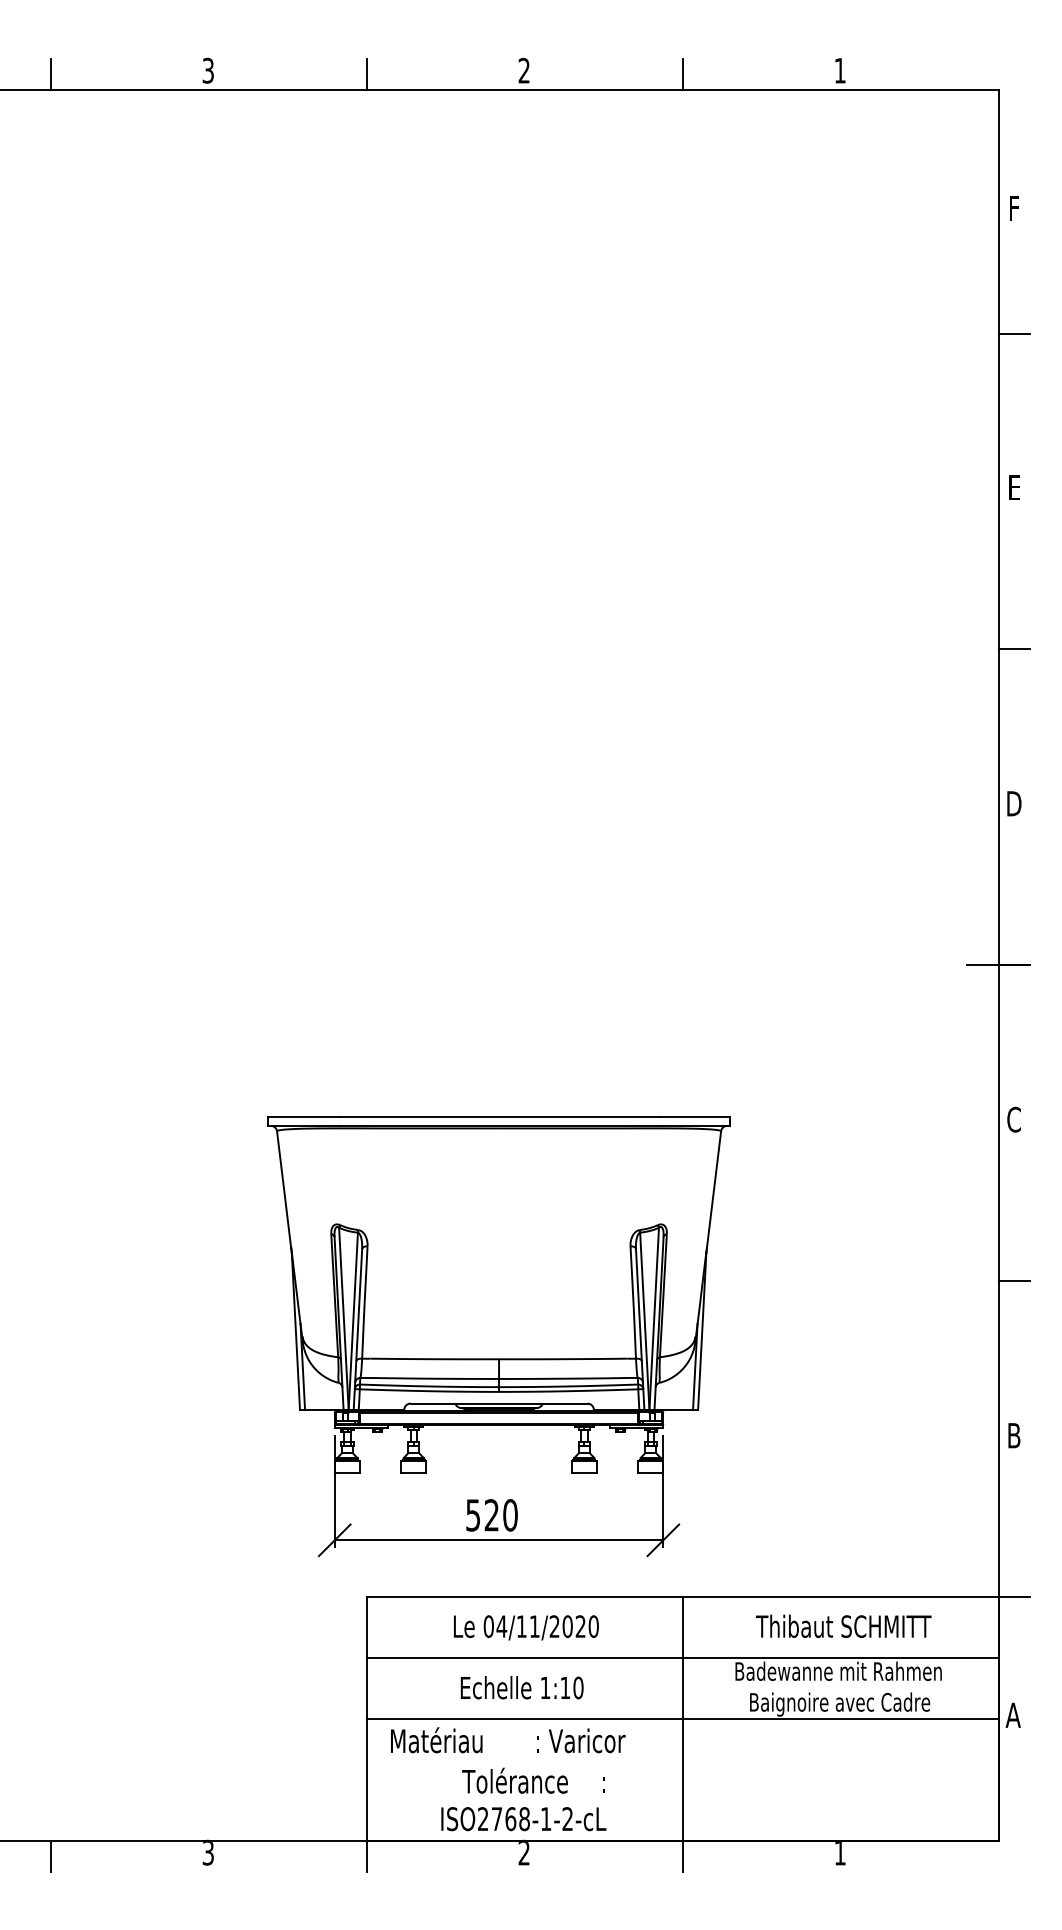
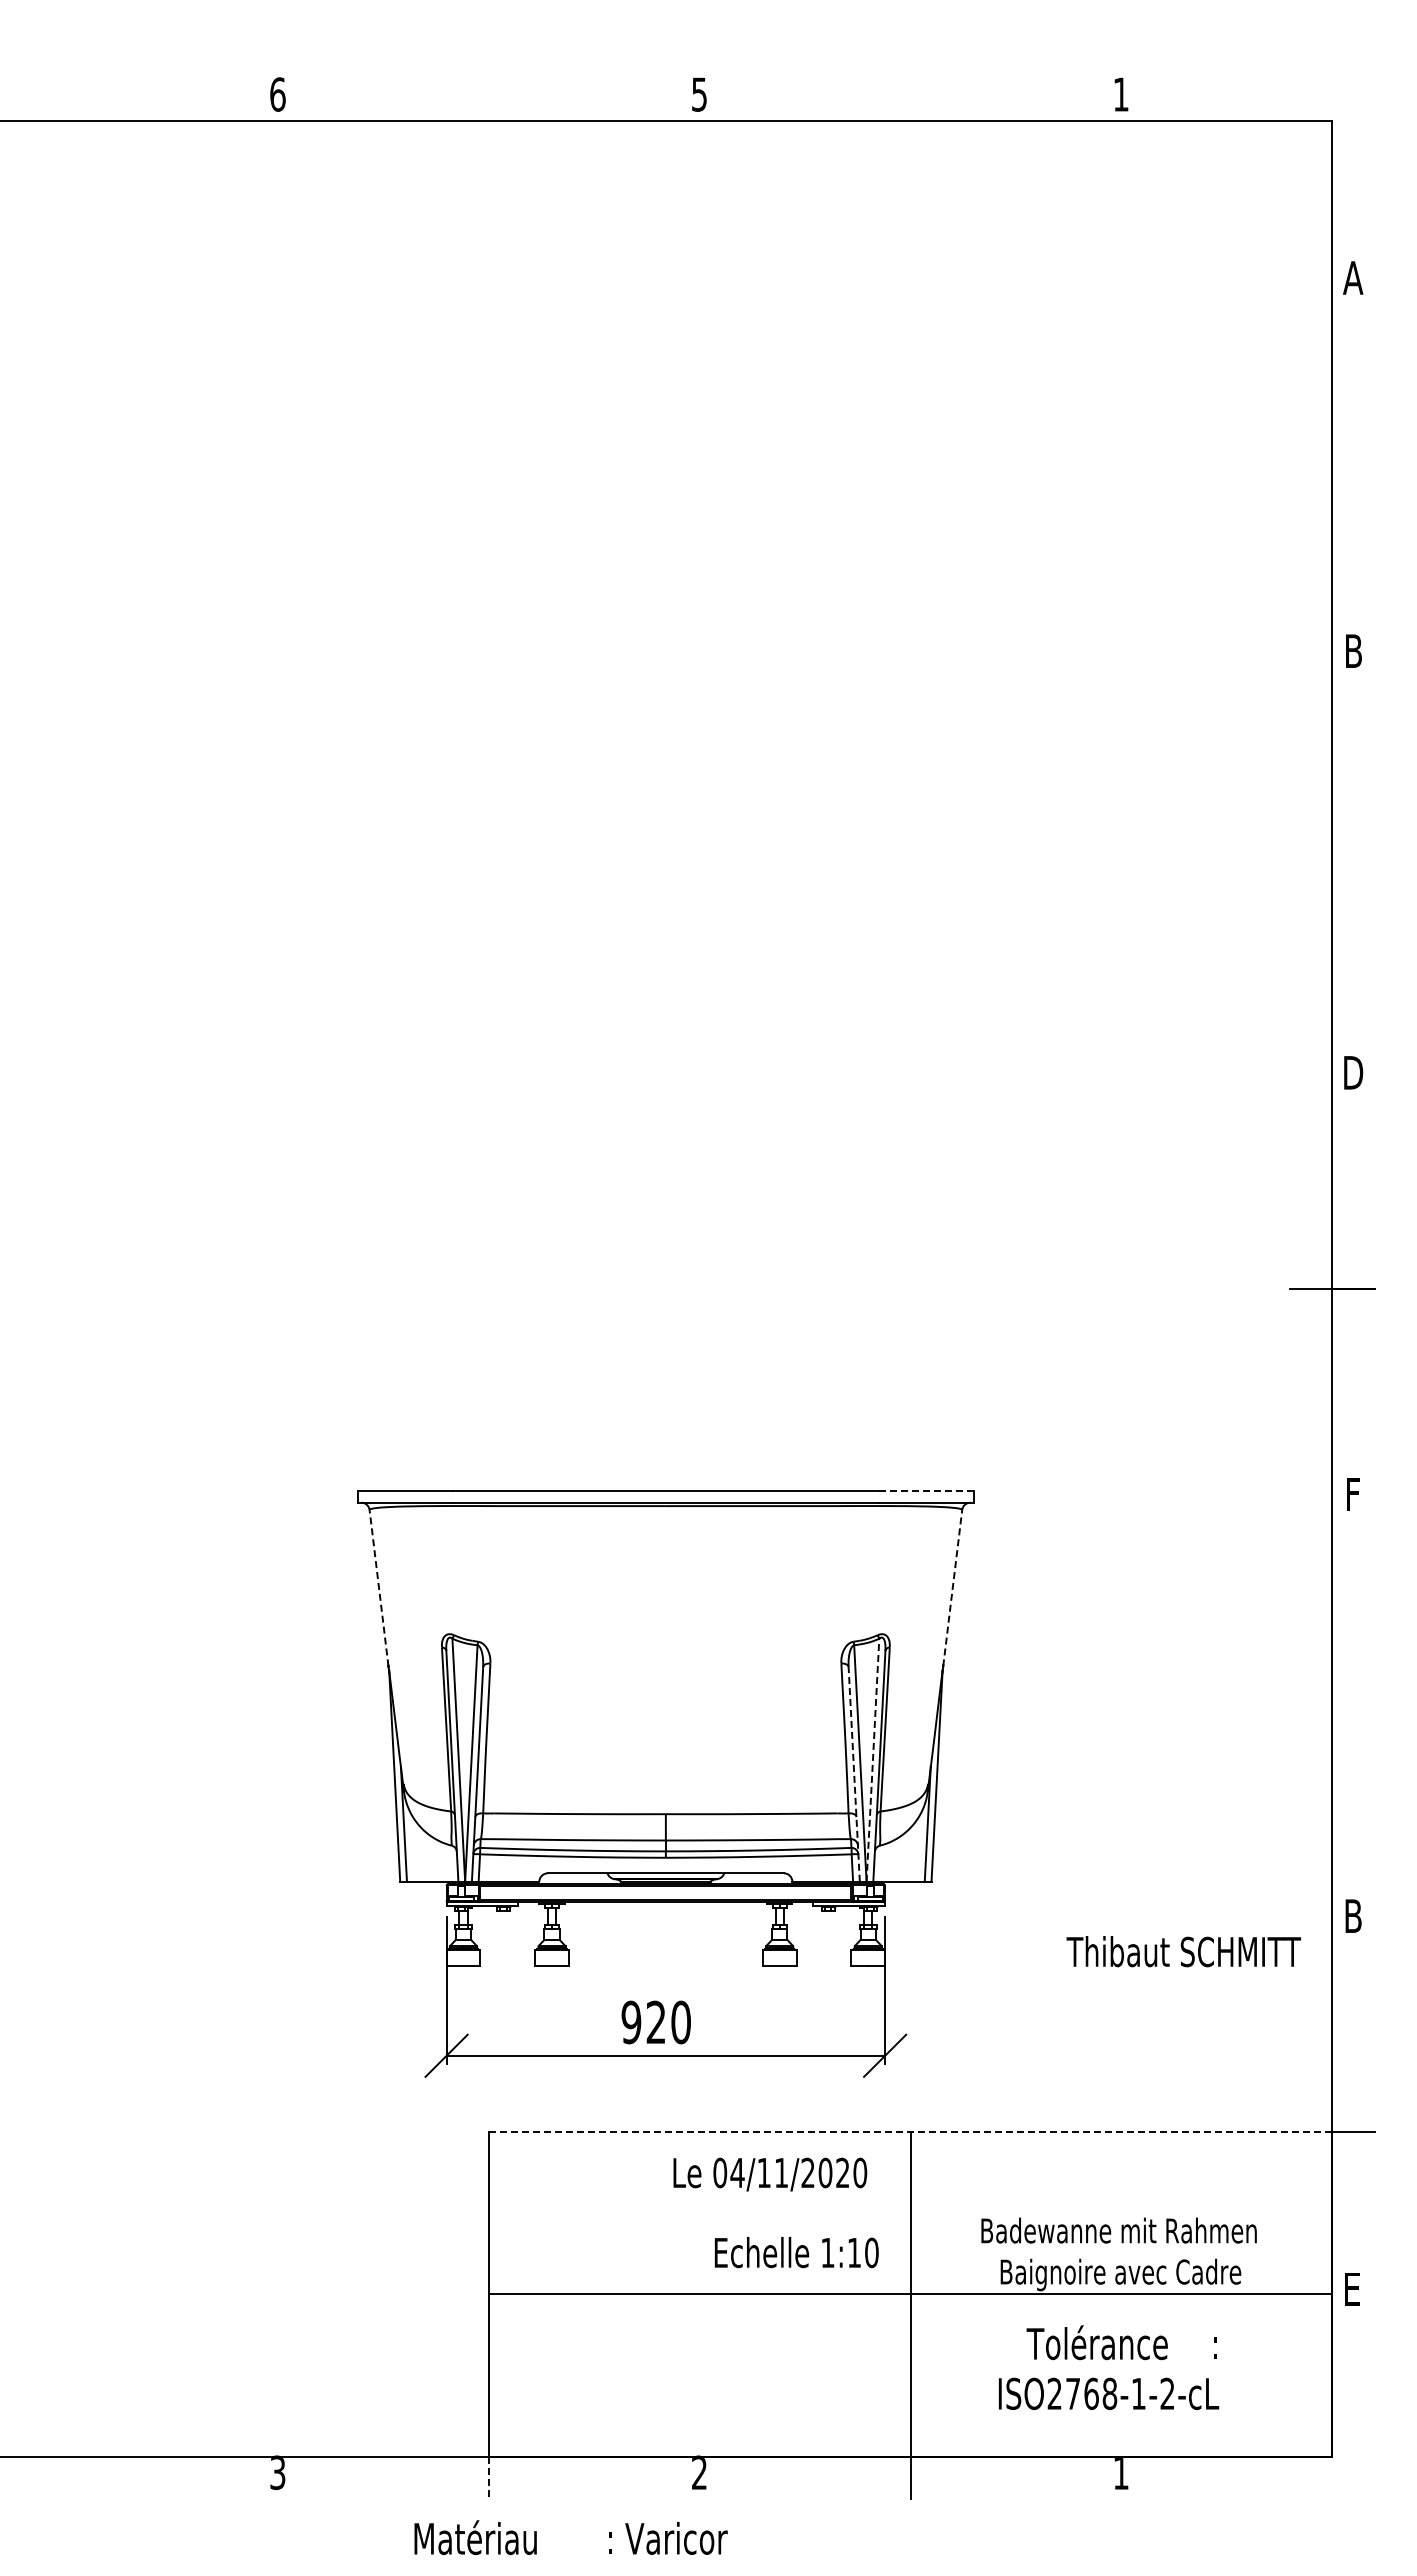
text: (208, 70) -> (277, 94), 3 -> 6
text: (524, 70) -> (699, 94), 2 -> 5
line: (50, 74) -> (67, 99), removed
line: (366, 74) -> (489, 99), removed
line: (682, 74) -> (910, 99), removed
text: (1014, 207) -> (1353, 277), F -> A
line: (1014, 333) -> (1353, 445), removed
text: (1014, 487) -> (1353, 650), E -> B
line: (1014, 649) -> (1353, 866), removed
line: (693, 1116) -> (925, 1490), solid -> dashed
text: (1014, 1119) -> (1353, 1494), C -> F
line: (284, 1190) -> (379, 1588), solid -> dashed
line: (713, 1190) -> (952, 1588), solid -> dashed
line: (1014, 1281) -> (1353, 1710), removed
line: (653, 1319) -> (872, 1760), solid -> dashed
line: (640, 1328) -> (854, 1773), solid -> dashed
text: (473, 1515) -> (631, 2022), 520 -> 920
line: (682, 1597) -> (910, 2131), solid -> dashed
text: (843, 1626) -> (1183, 1951), moved
text: (526, 1627) -> (770, 2174), moved
line: (682, 1658) -> (910, 2213), removed
text: (522, 1687) -> (796, 2252), moved
text: (1013, 1715) -> (1352, 2289), A -> E
text: (507, 1740) -> (570, 2537), moved
text: (523, 1799) -> (1108, 2367), moved
line: (50, 1856) -> (67, 2477), removed
line: (366, 1857) -> (489, 2478), solid -> dashed

